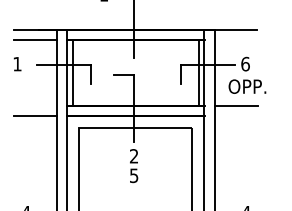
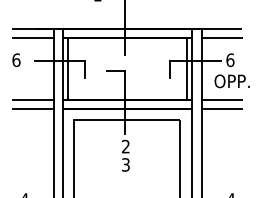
line: (236, 39) -> (221, 37), added
text: (17, 64) -> (16, 60), 1 -> 6
line: (35, 106) -> (33, 99), added
line: (236, 115) -> (221, 108), added
text: (133, 175) -> (125, 164), 5 -> 3

